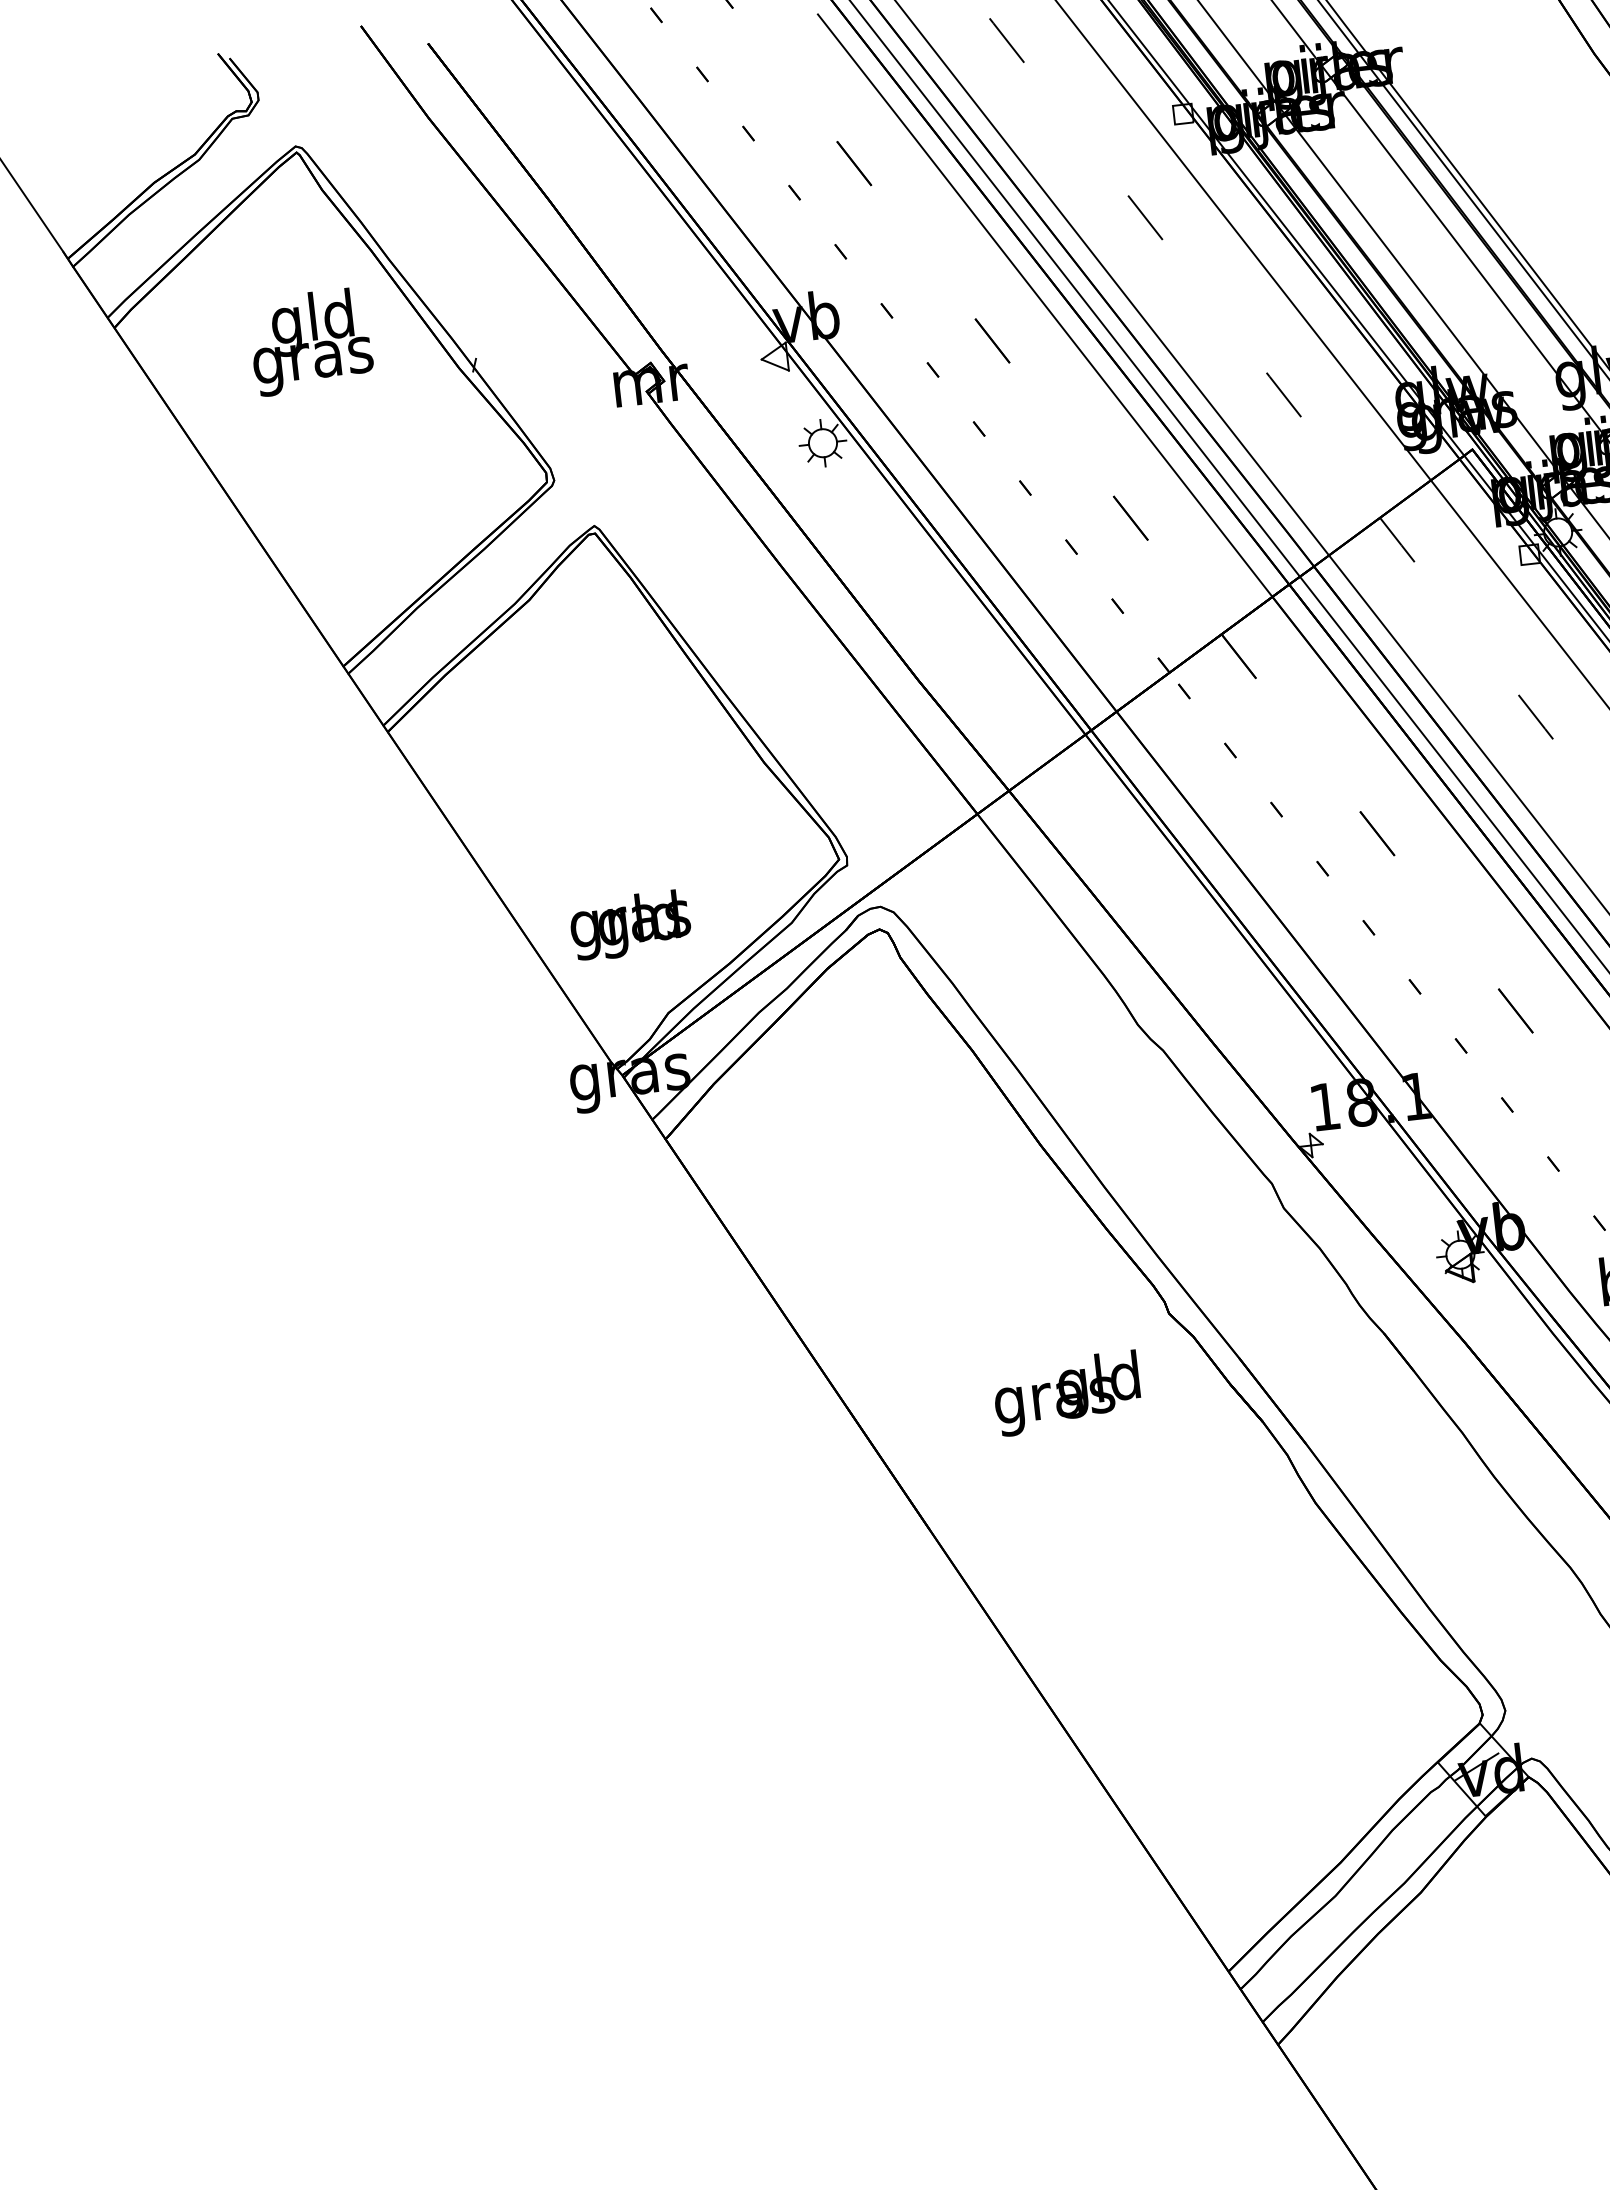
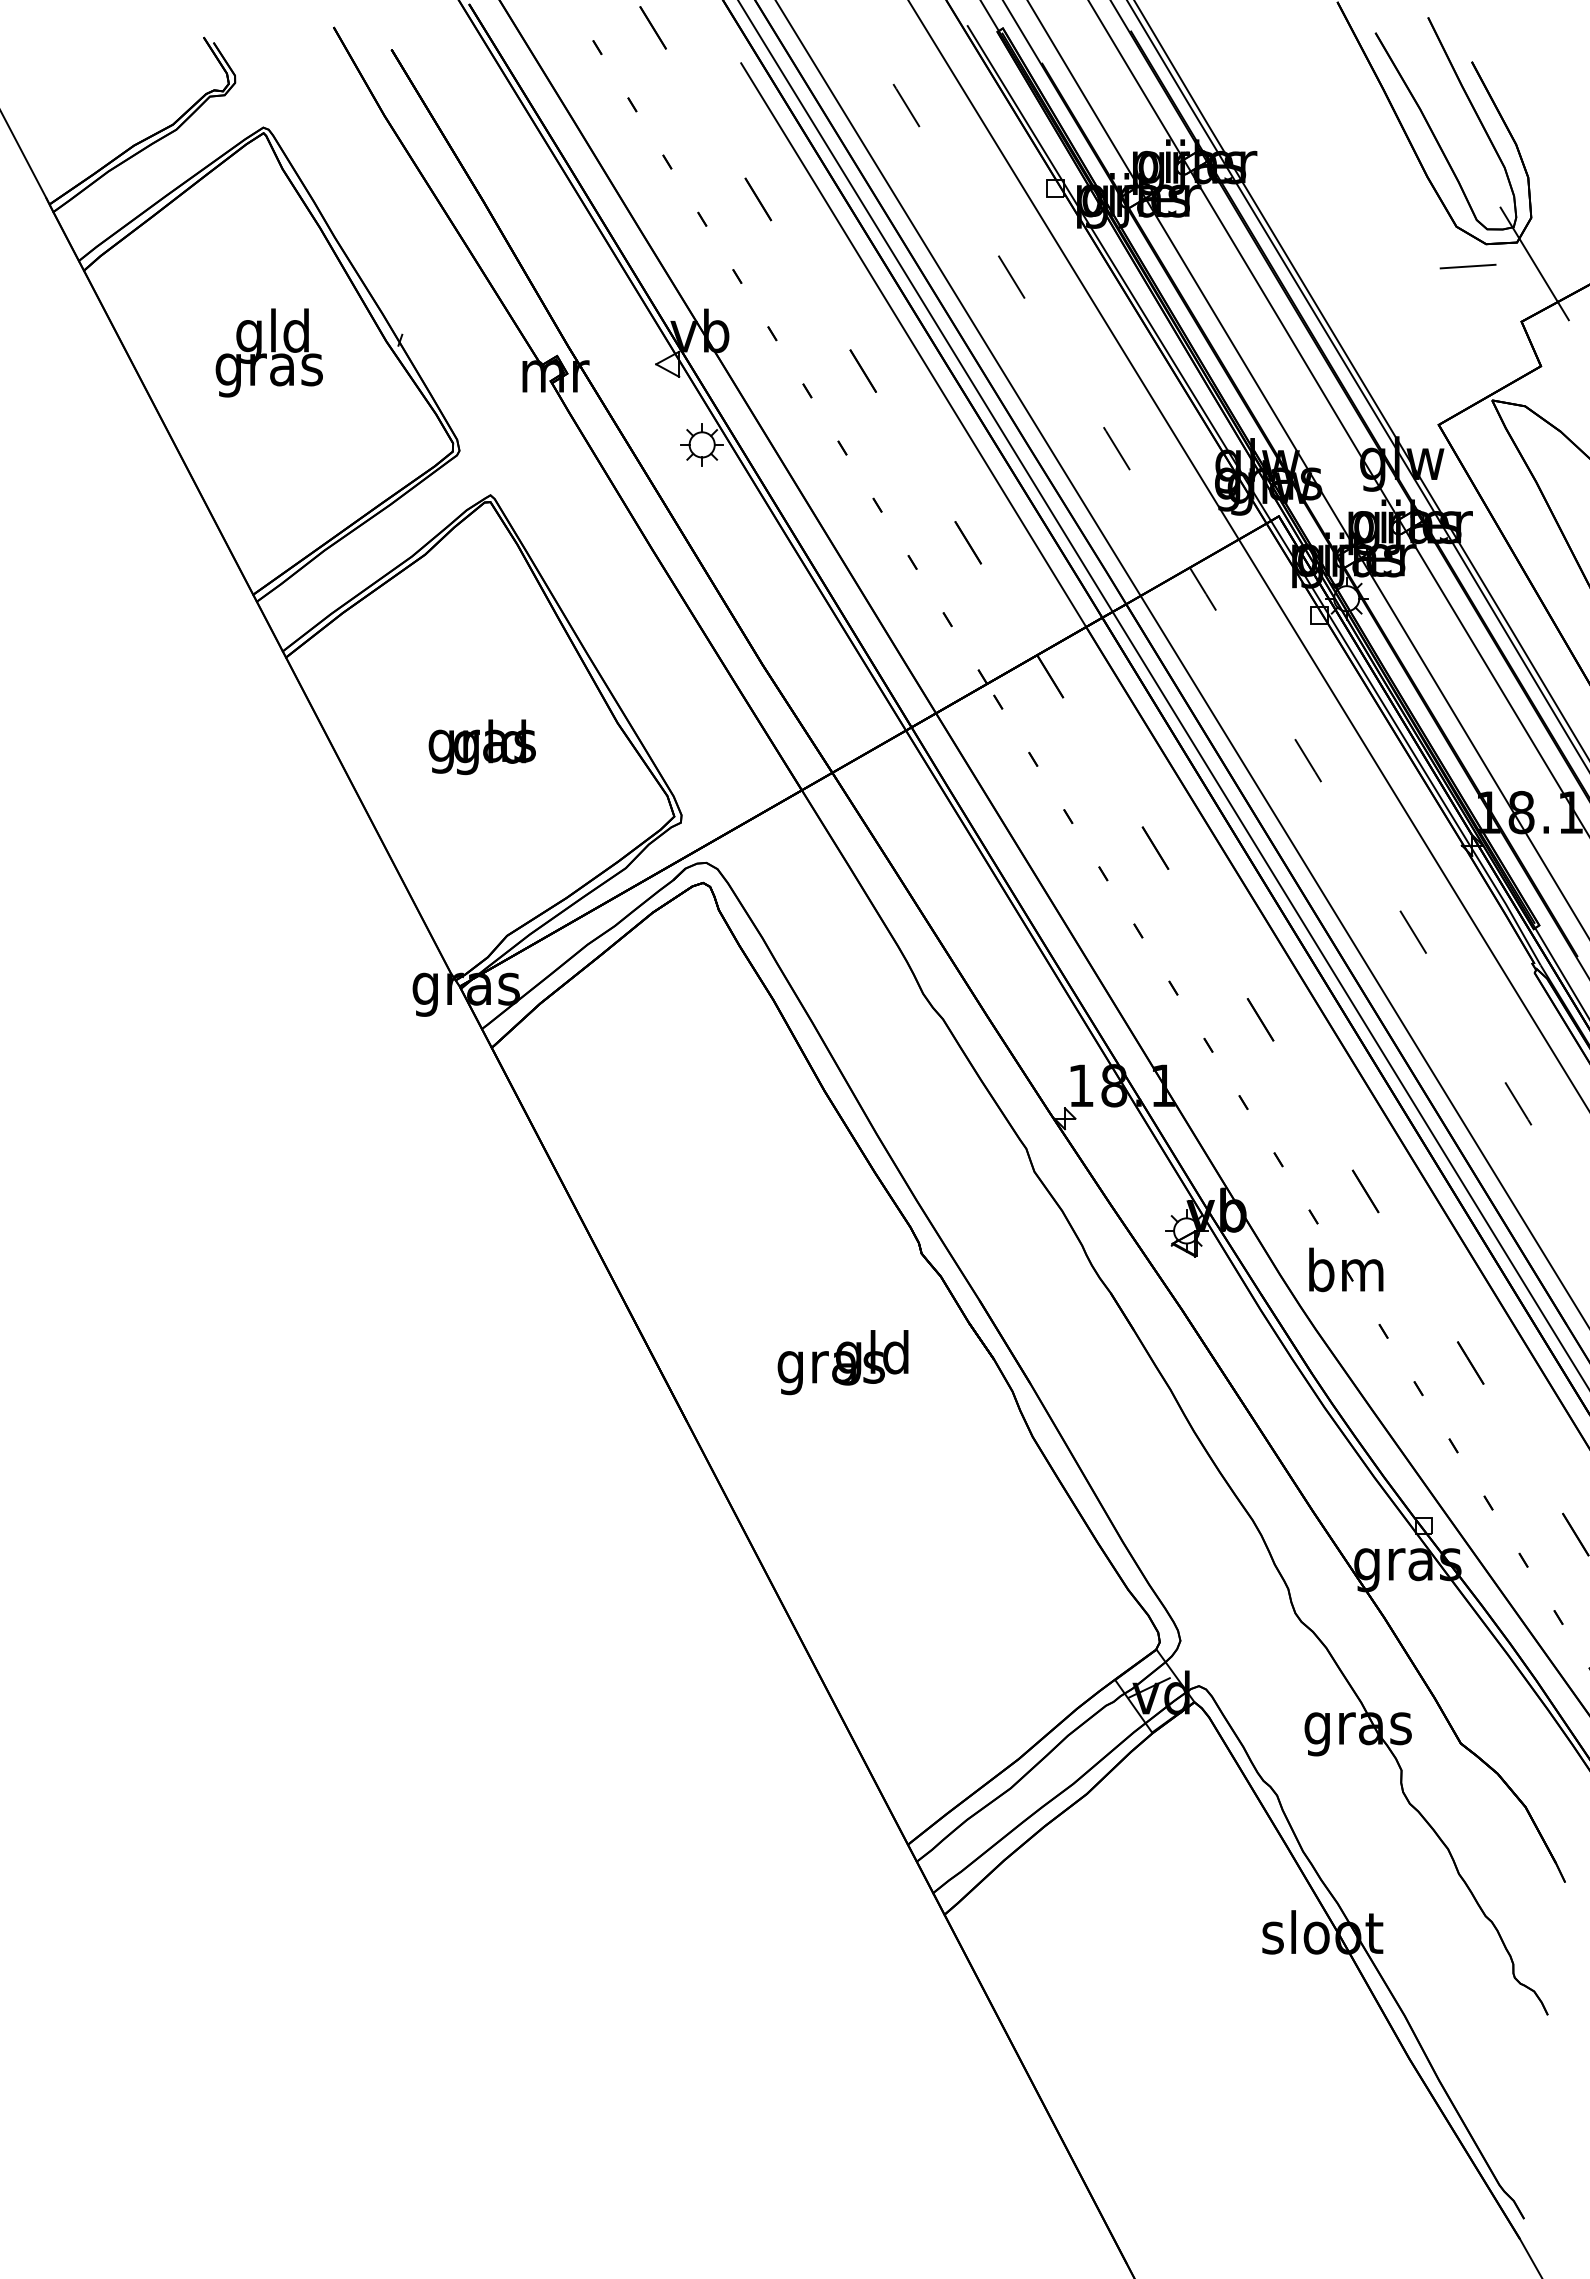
text: (310, 341) -> (268, 352), moved
text: (629, 925) -> (481, 747), moved
text: (1066, 1393) -> (842, 1362), moved

